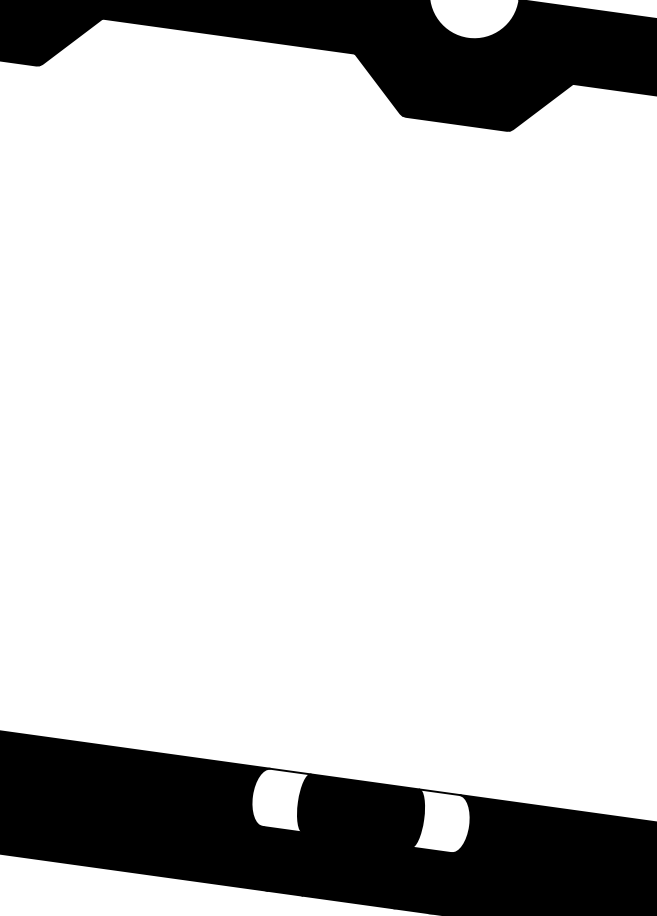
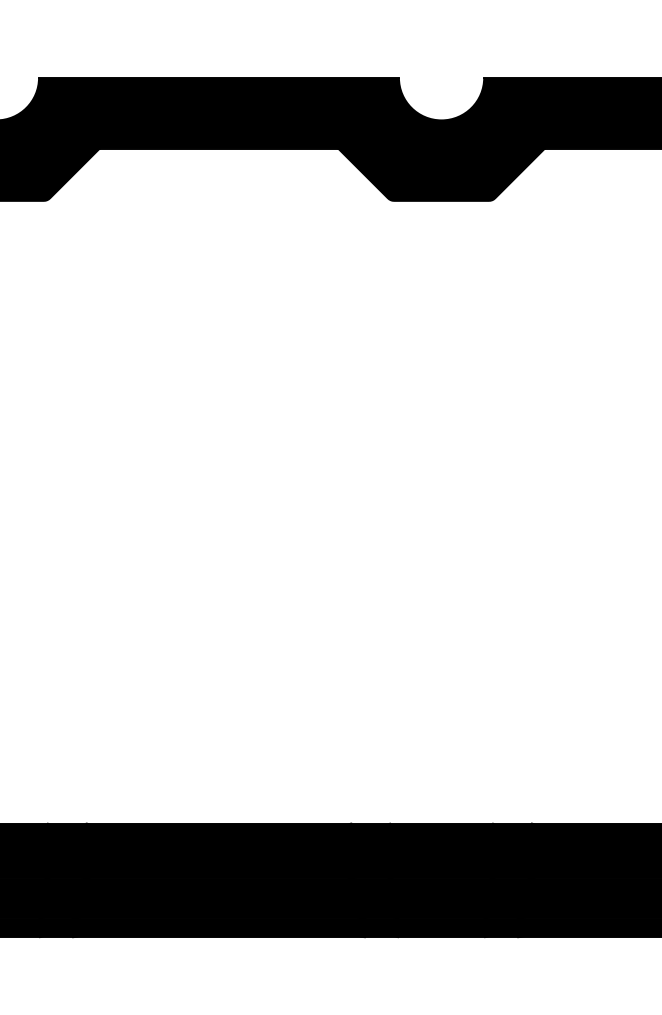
fill: (279, 799) -> (364, 850), added
fill: (442, 821) -> (518, 850), added

